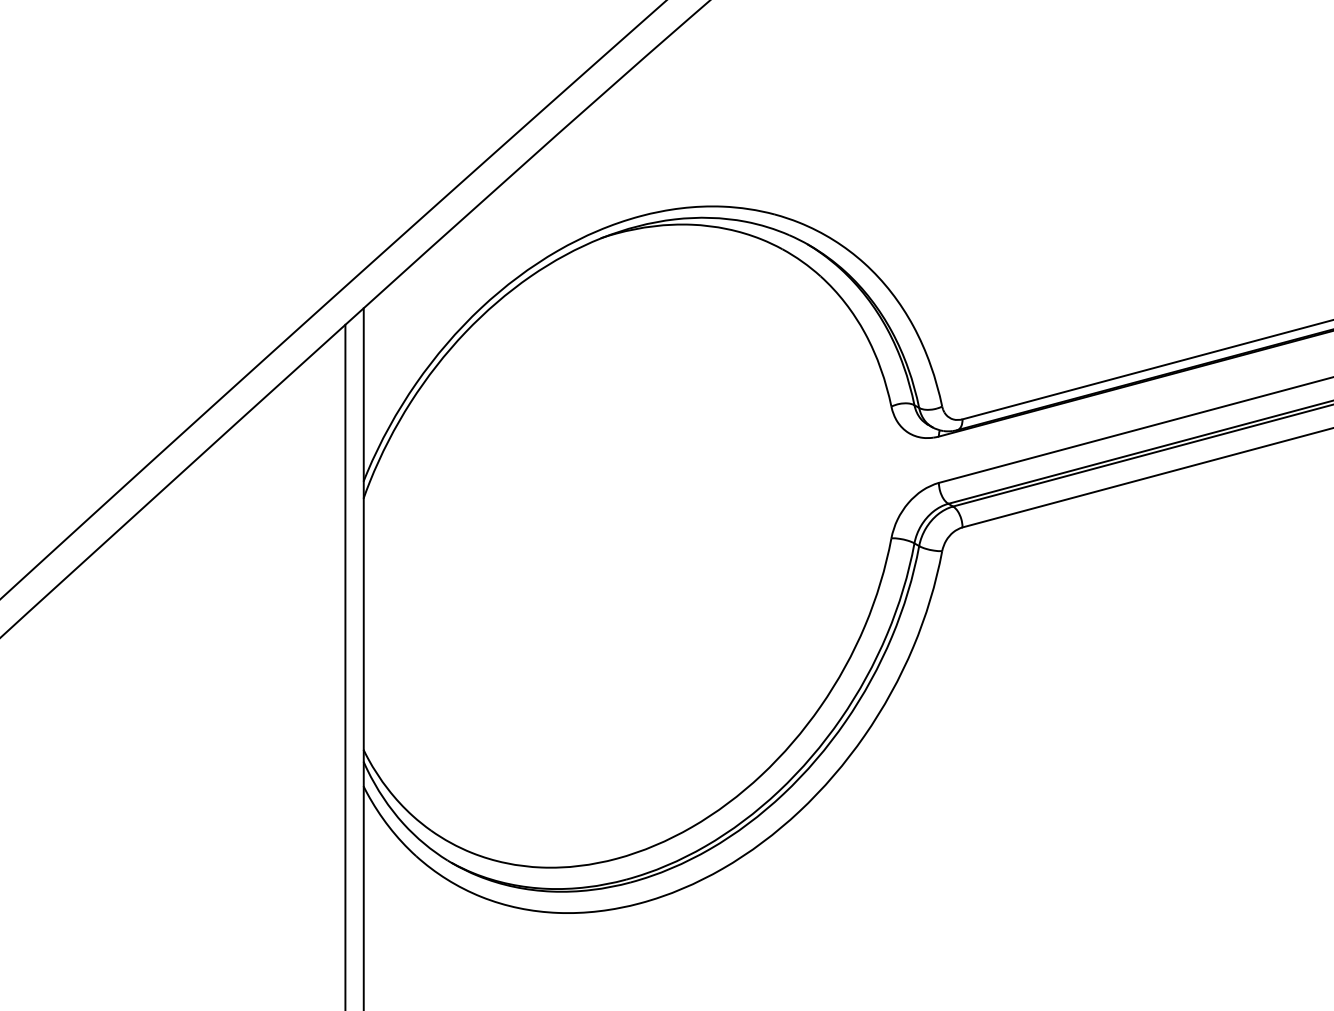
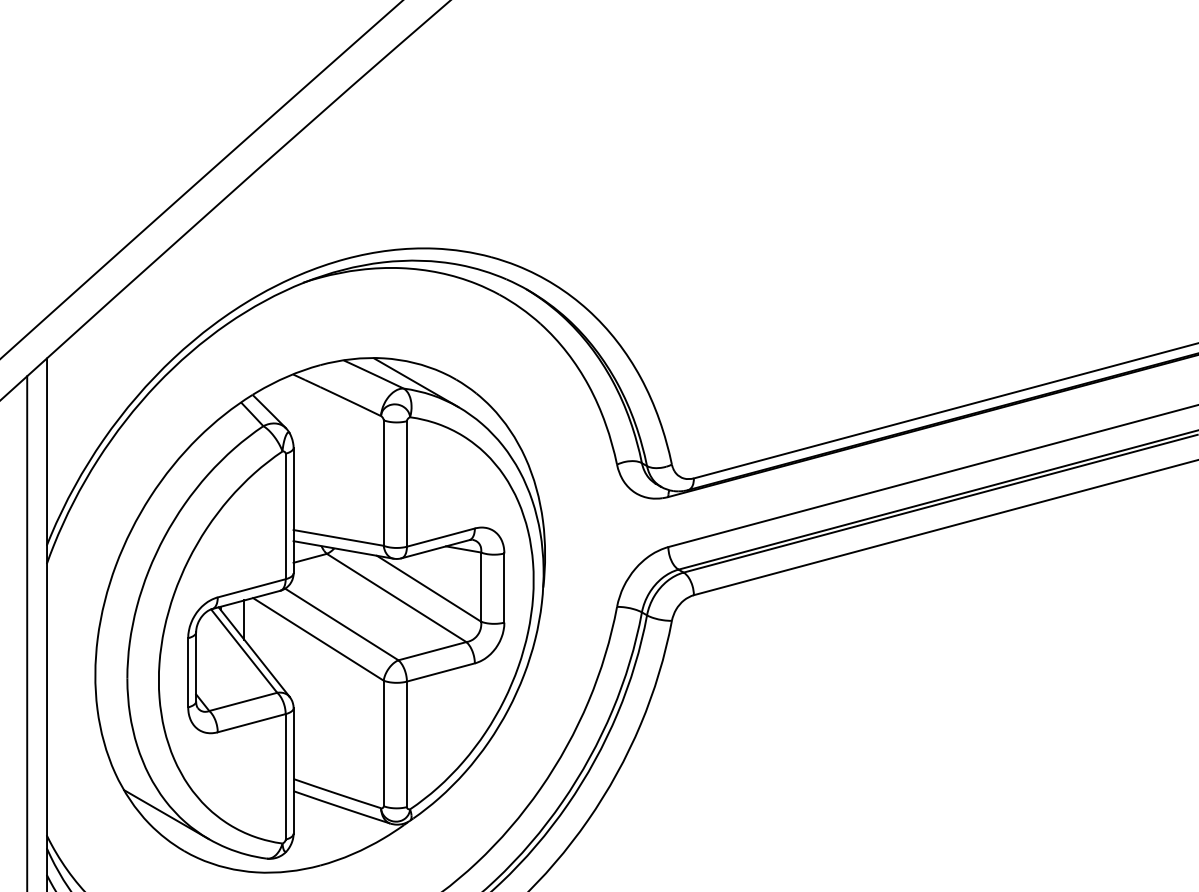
part: (616, 546) -> (320, 615), added

